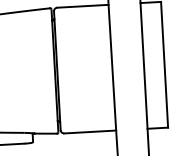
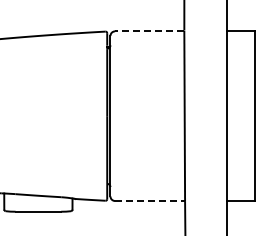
line: (82, 6) -> (149, 31), solid -> dashed
line: (90, 132) -> (150, 201), solid -> dashed

